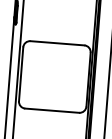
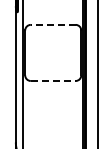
line: (56, 42) -> (52, 24), solid -> dashed
line: (52, 110) -> (53, 80), solid -> dashed

